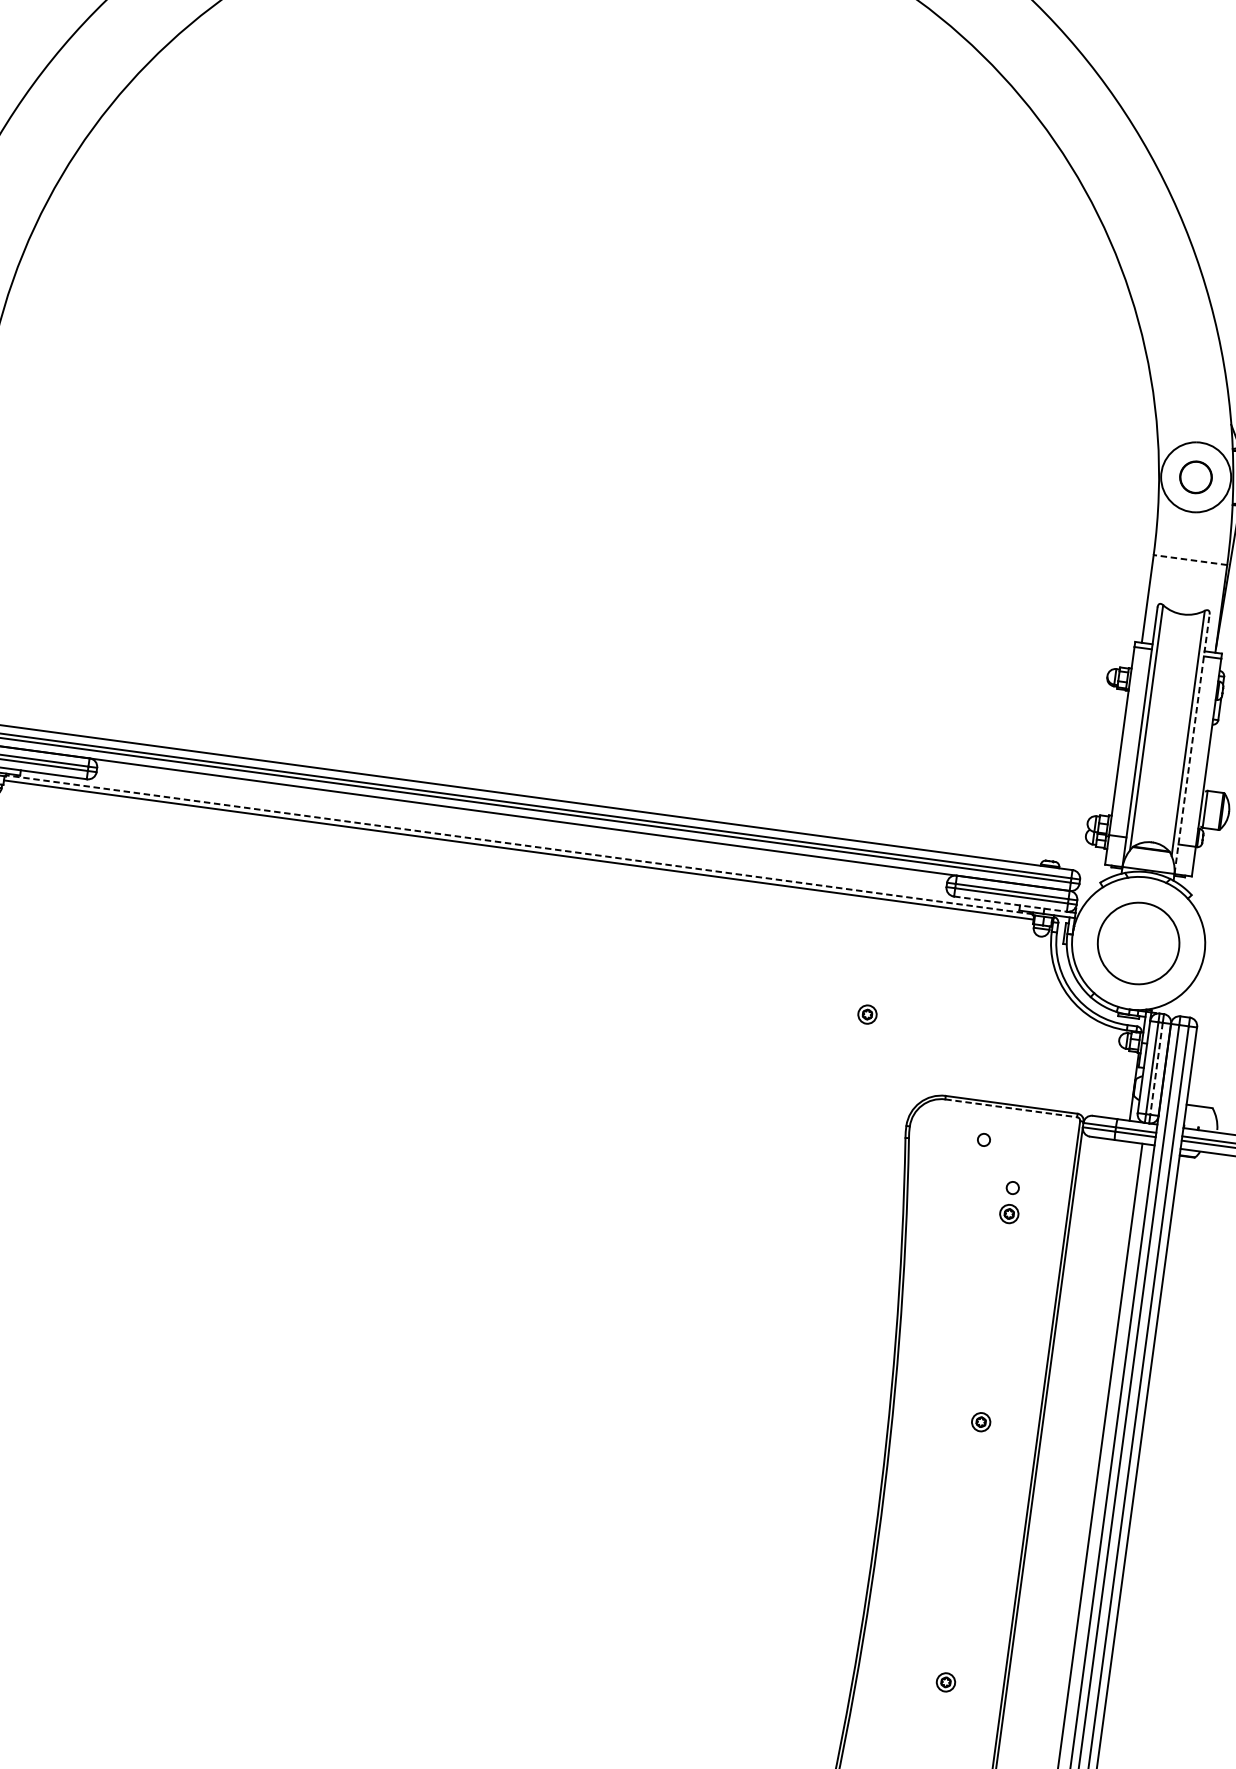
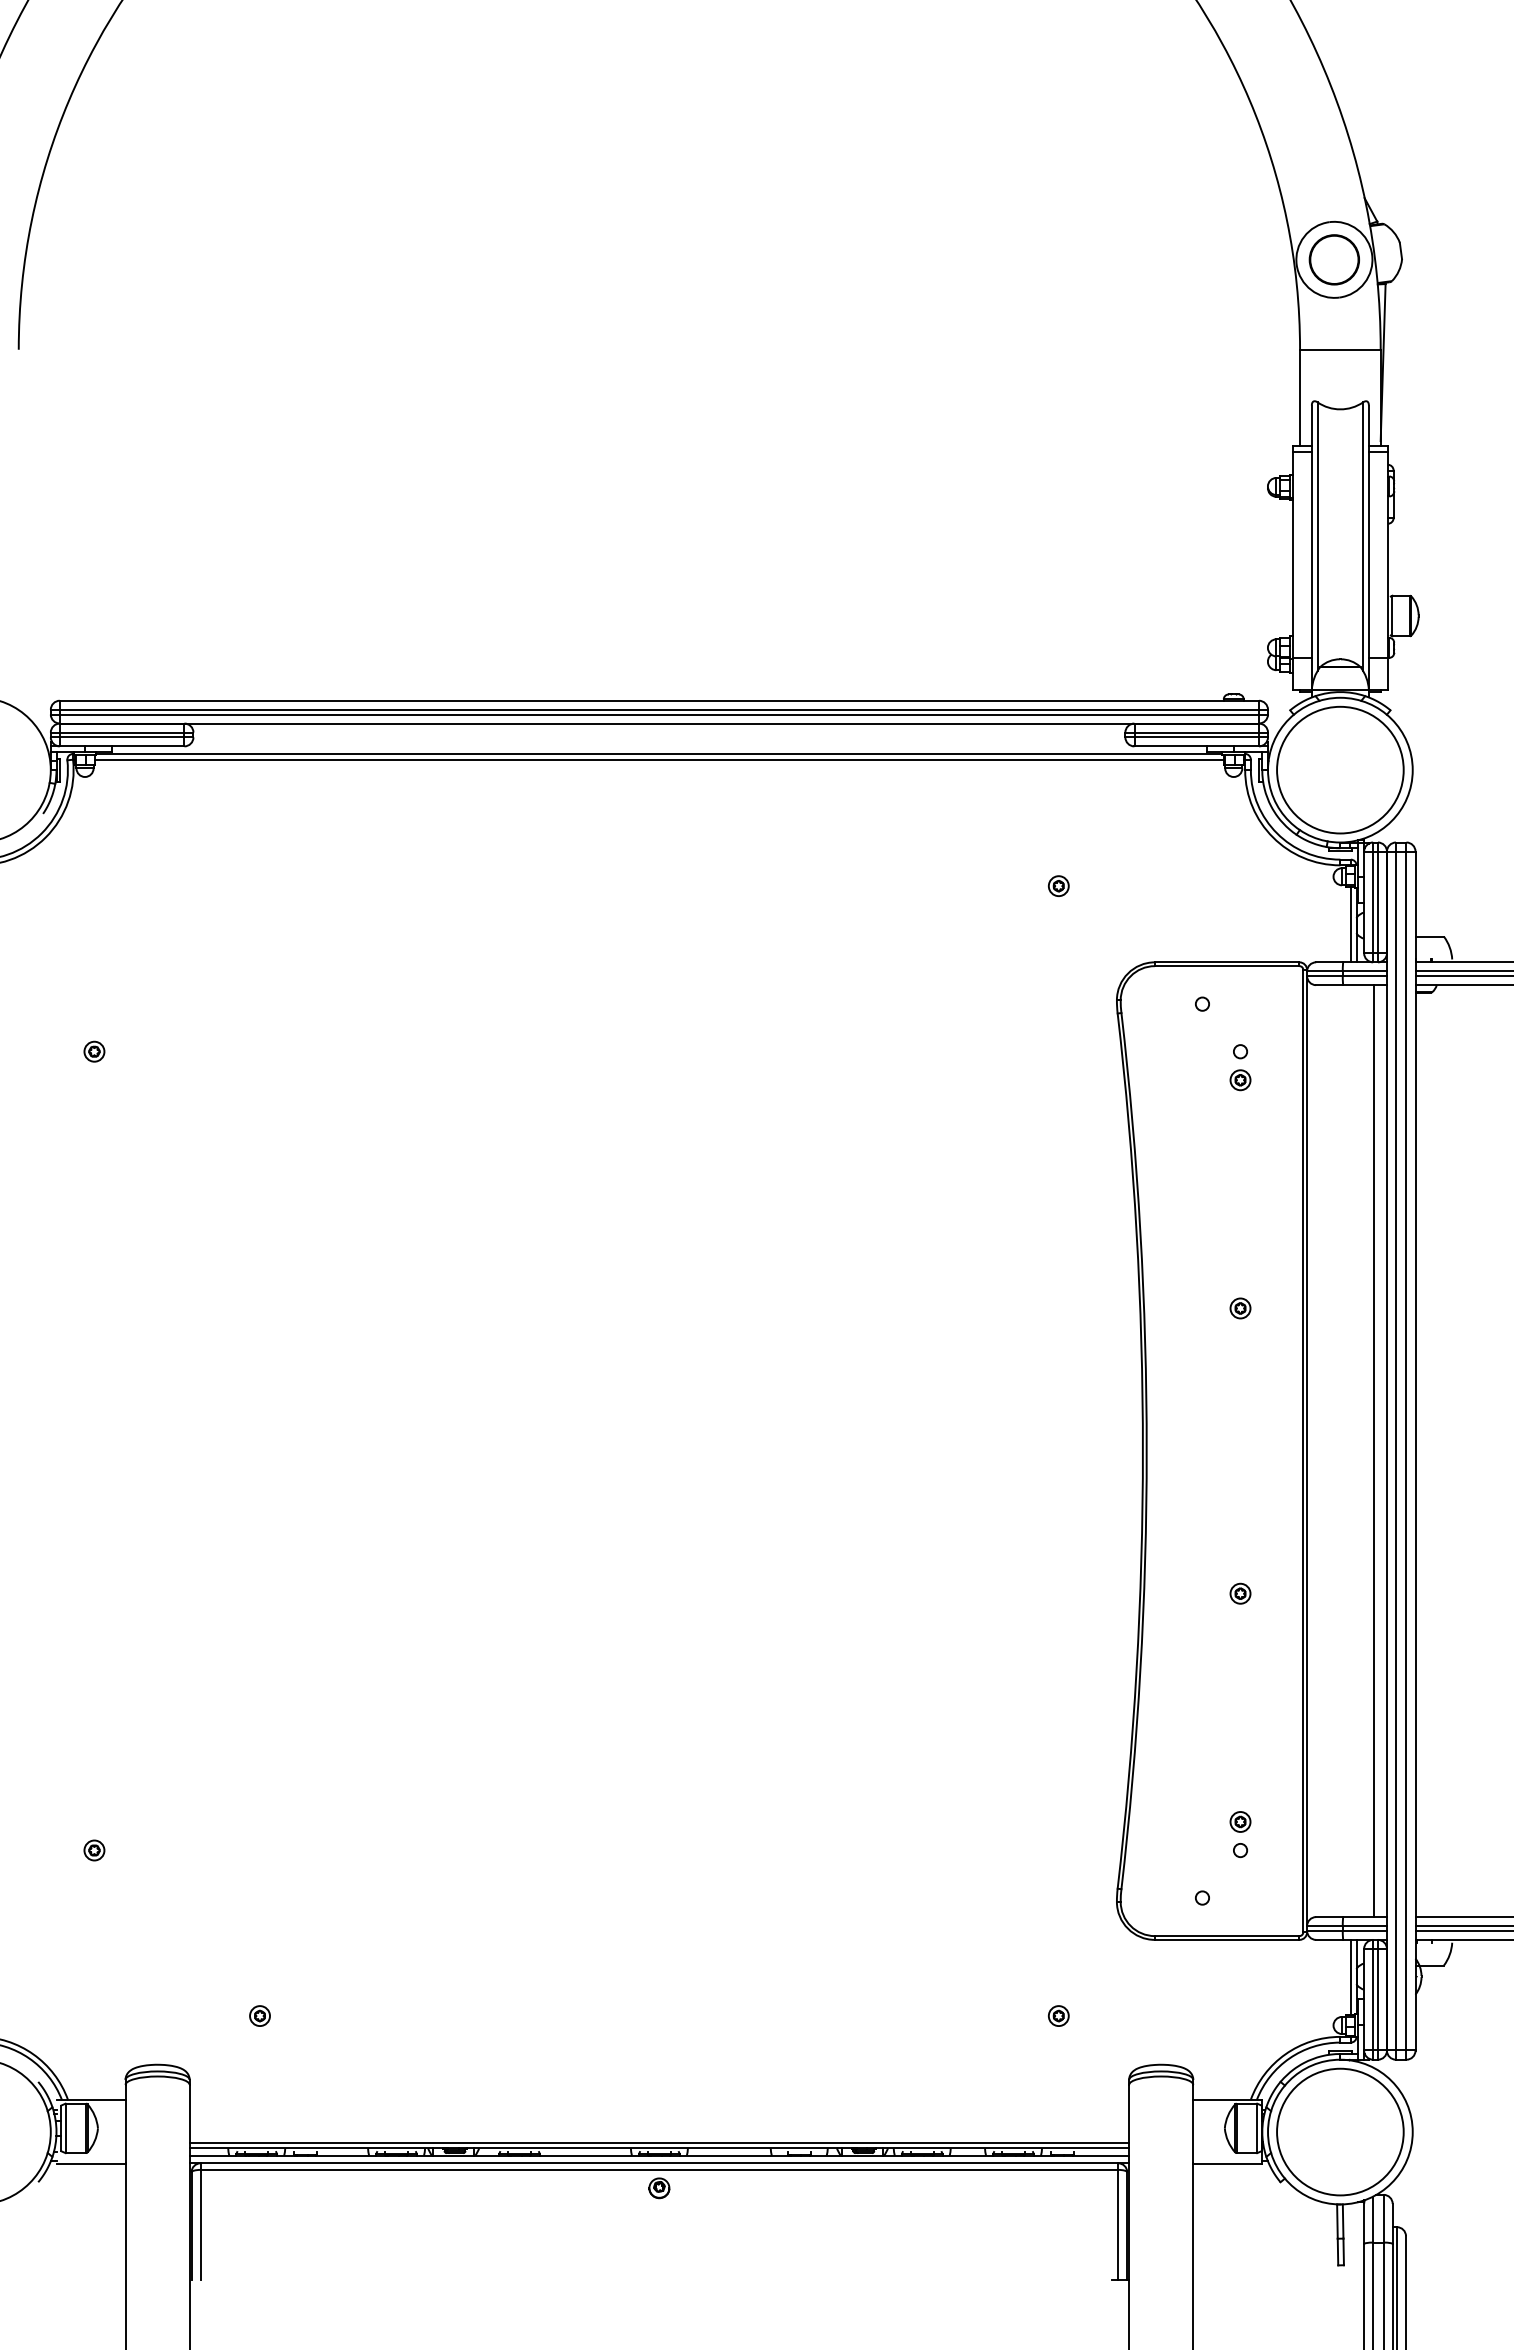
circle: (1195, 476) -> (1333, 259), size x1.43
line: (1189, 559) -> (1339, 349), dashed -> solid
line: (1191, 743) -> (1368, 547), dashed -> solid
line: (519, 845) -> (659, 754), dashed -> solid
line: (1010, 904) -> (1196, 746), dashed -> solid
circle: (1138, 942) -> (1340, 769), size x1.43
line: (1156, 1068) -> (1377, 902), dashed -> solid
line: (1128, 1085) -> (1350, 924), added
line: (1011, 1108) -> (1227, 966), dashed -> solid

